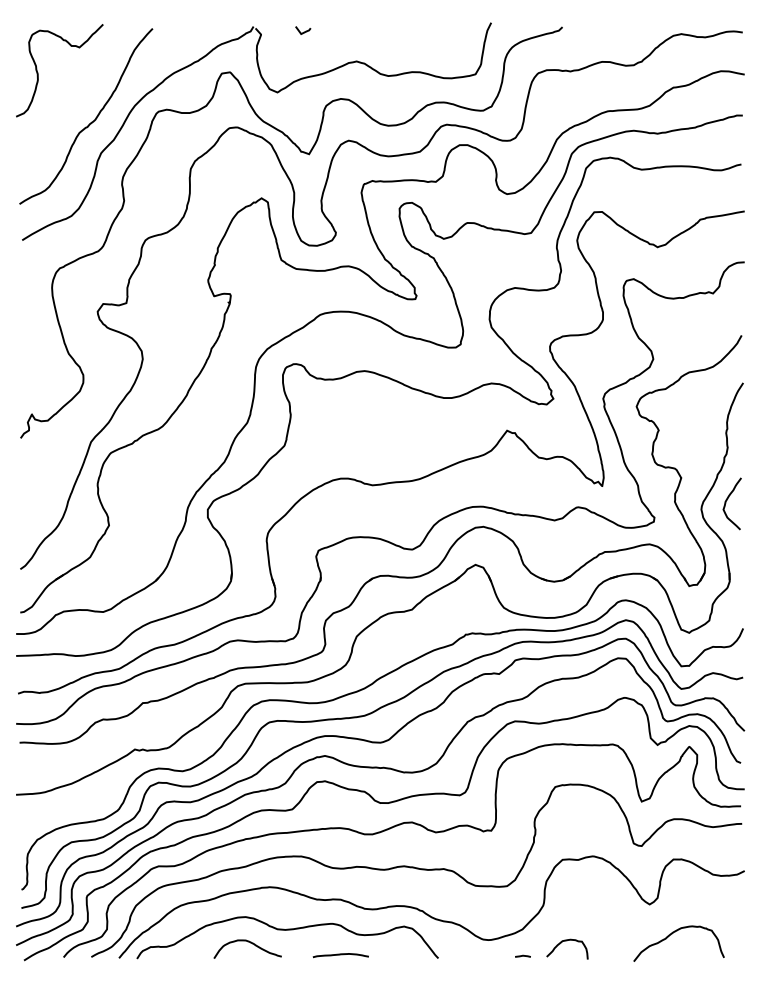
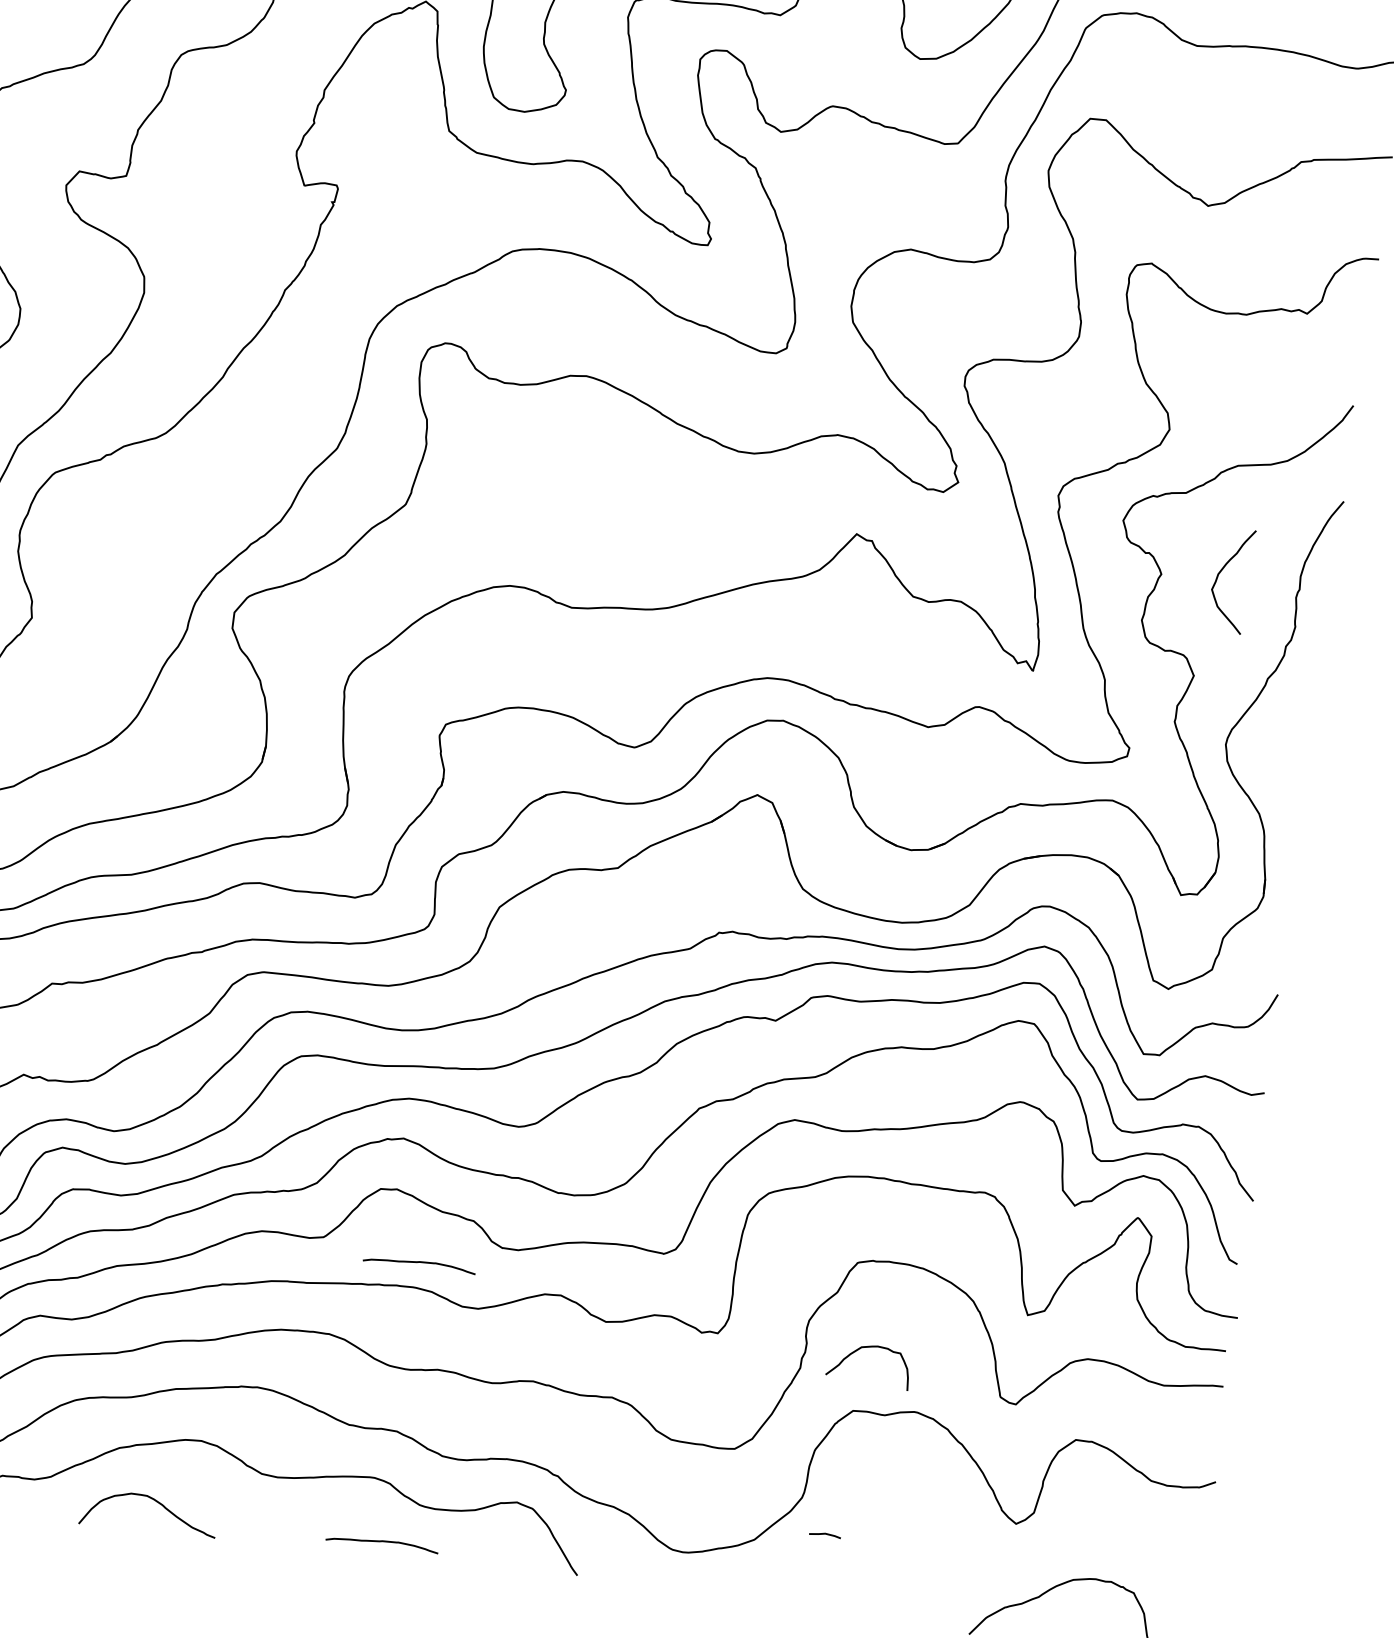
curve: (727, 500) -> (1222, 572), moved
curve: (340, 816) -> (418, 1264), added
curve: (567, 941) -> (871, 1349), moved
curve: (250, 943) -> (155, 1503), moved
line: (522, 955) -> (824, 1533), moved

